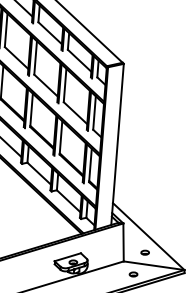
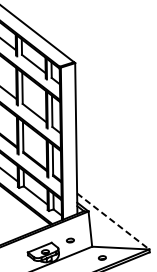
line: (148, 236) -> (113, 221), solid -> dashed
part: (144, 252) -> (69, 240), moved

